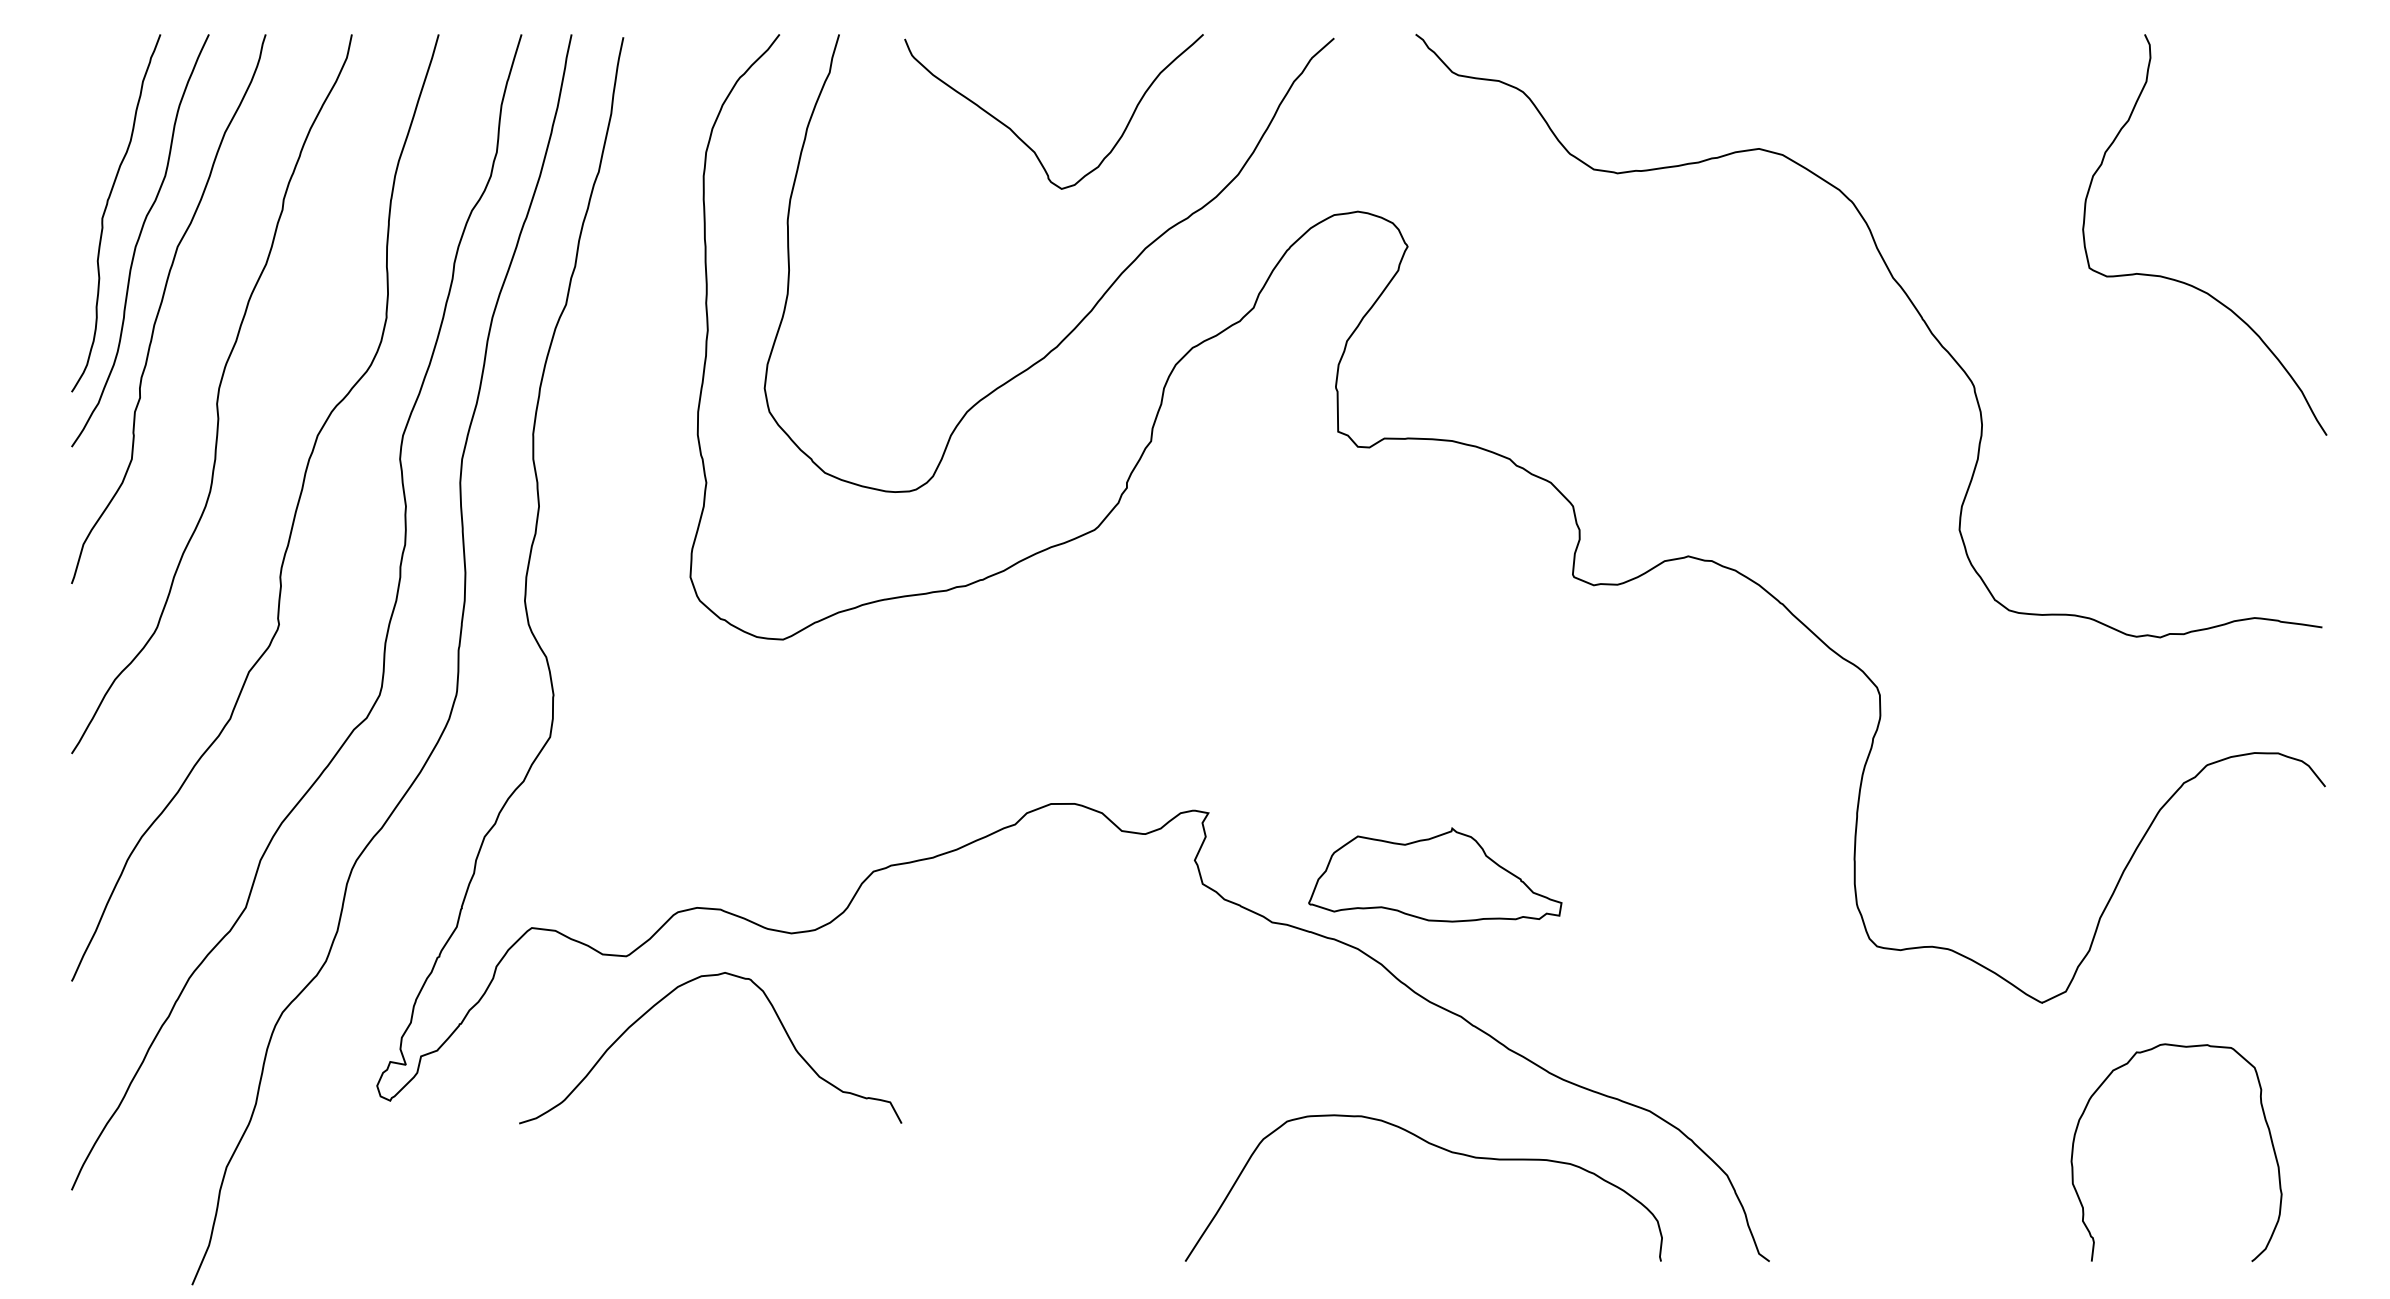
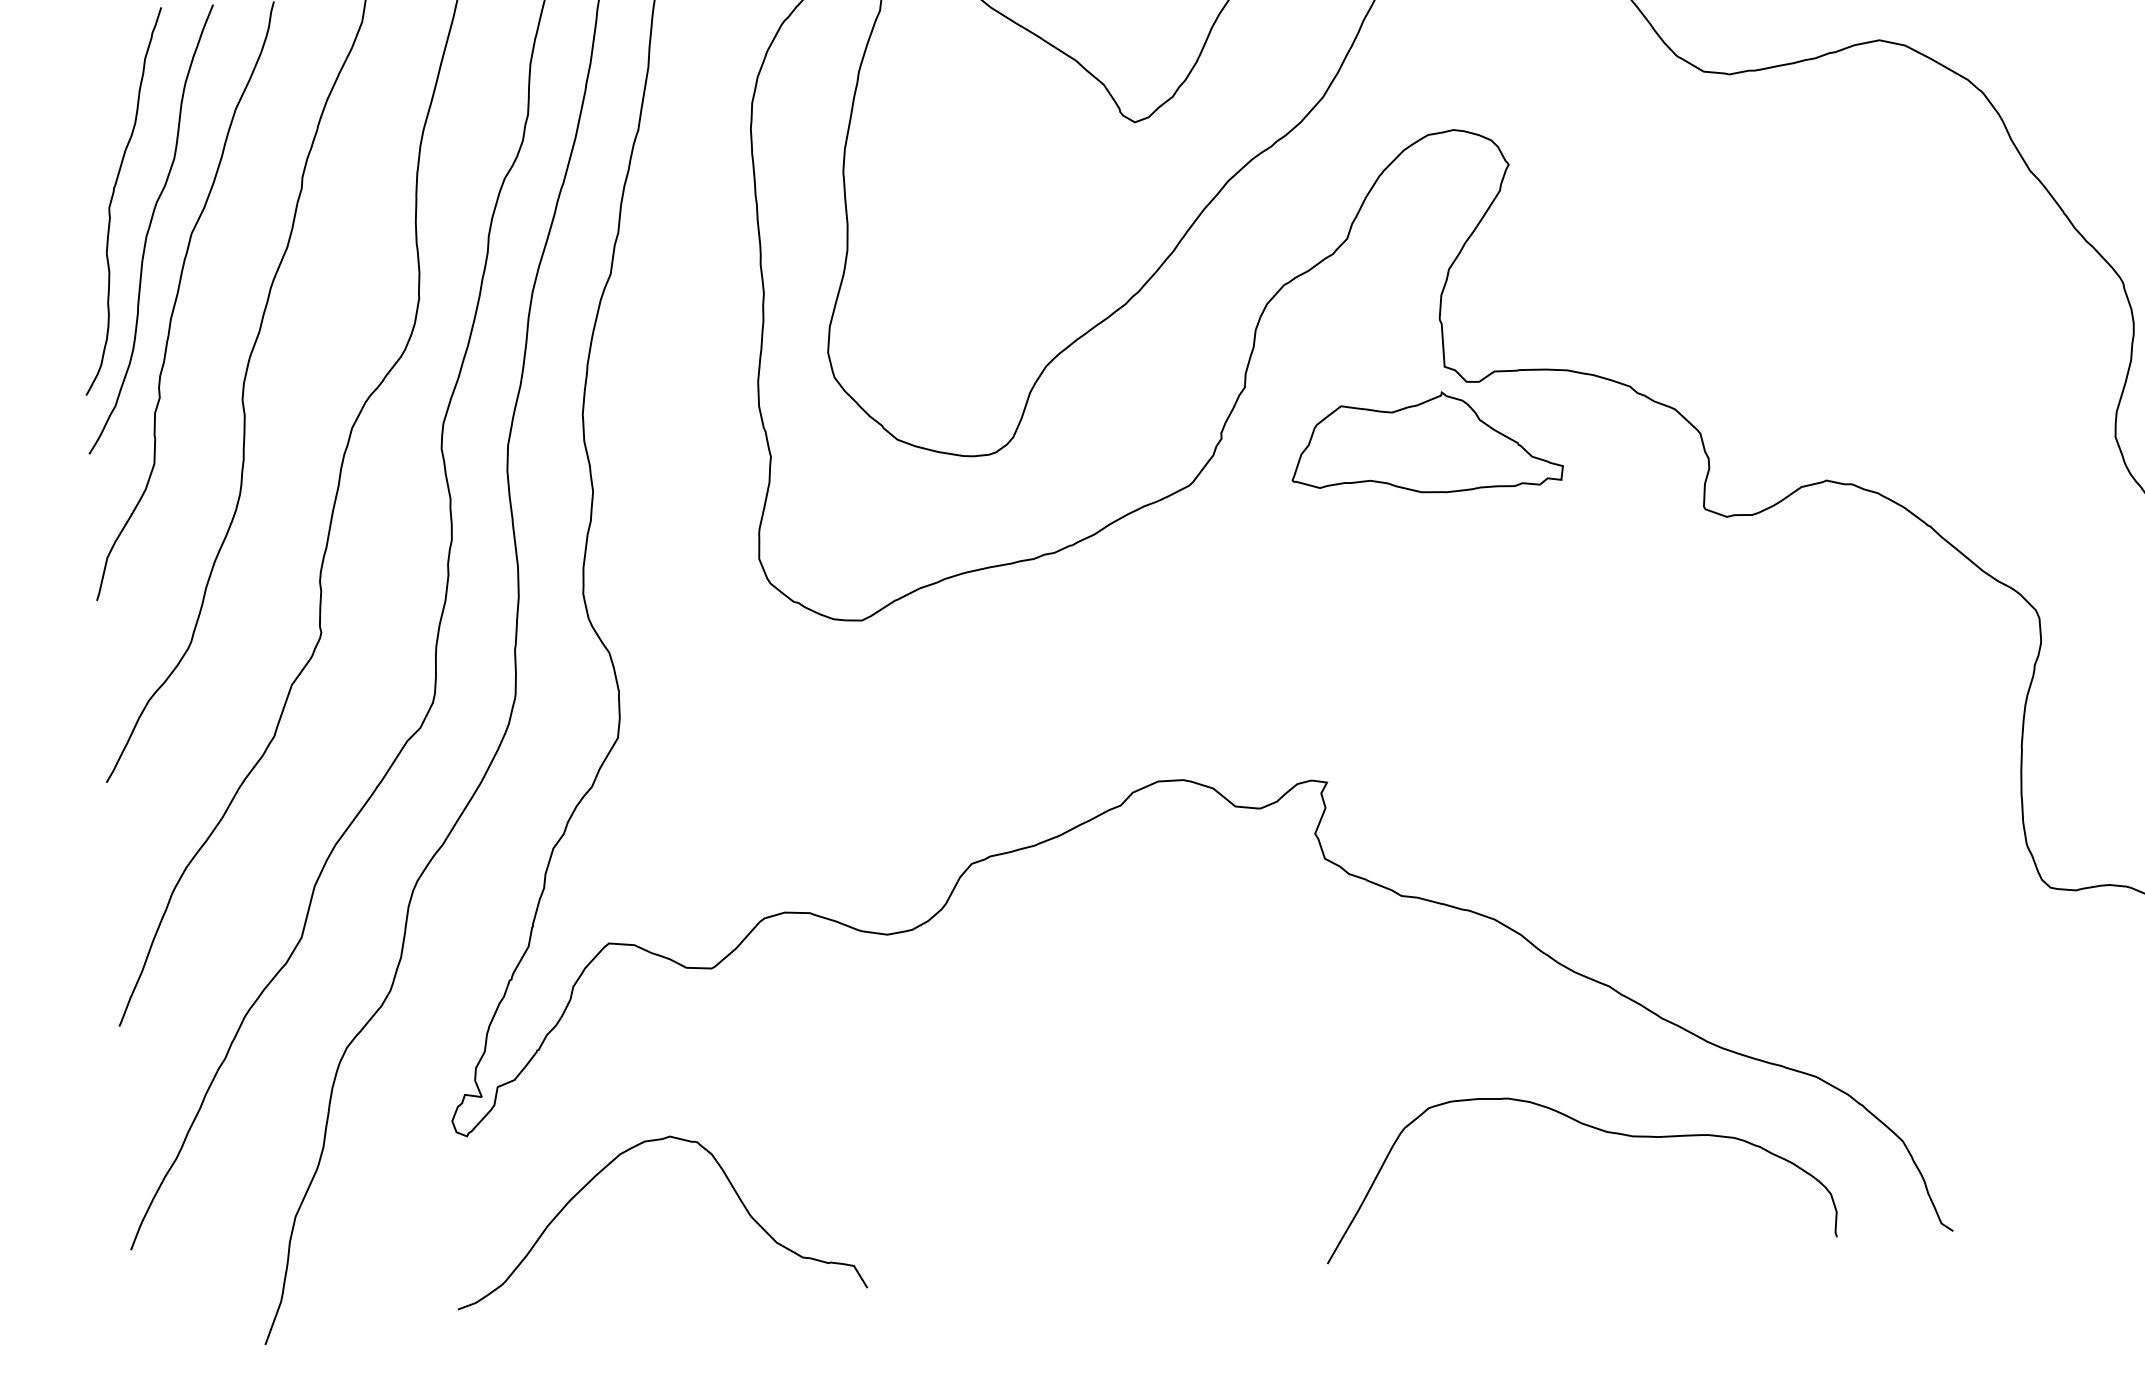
part: (1435, 874) -> (1426, 442), moved
curve: (666, 997) -> (608, 1166), moved

